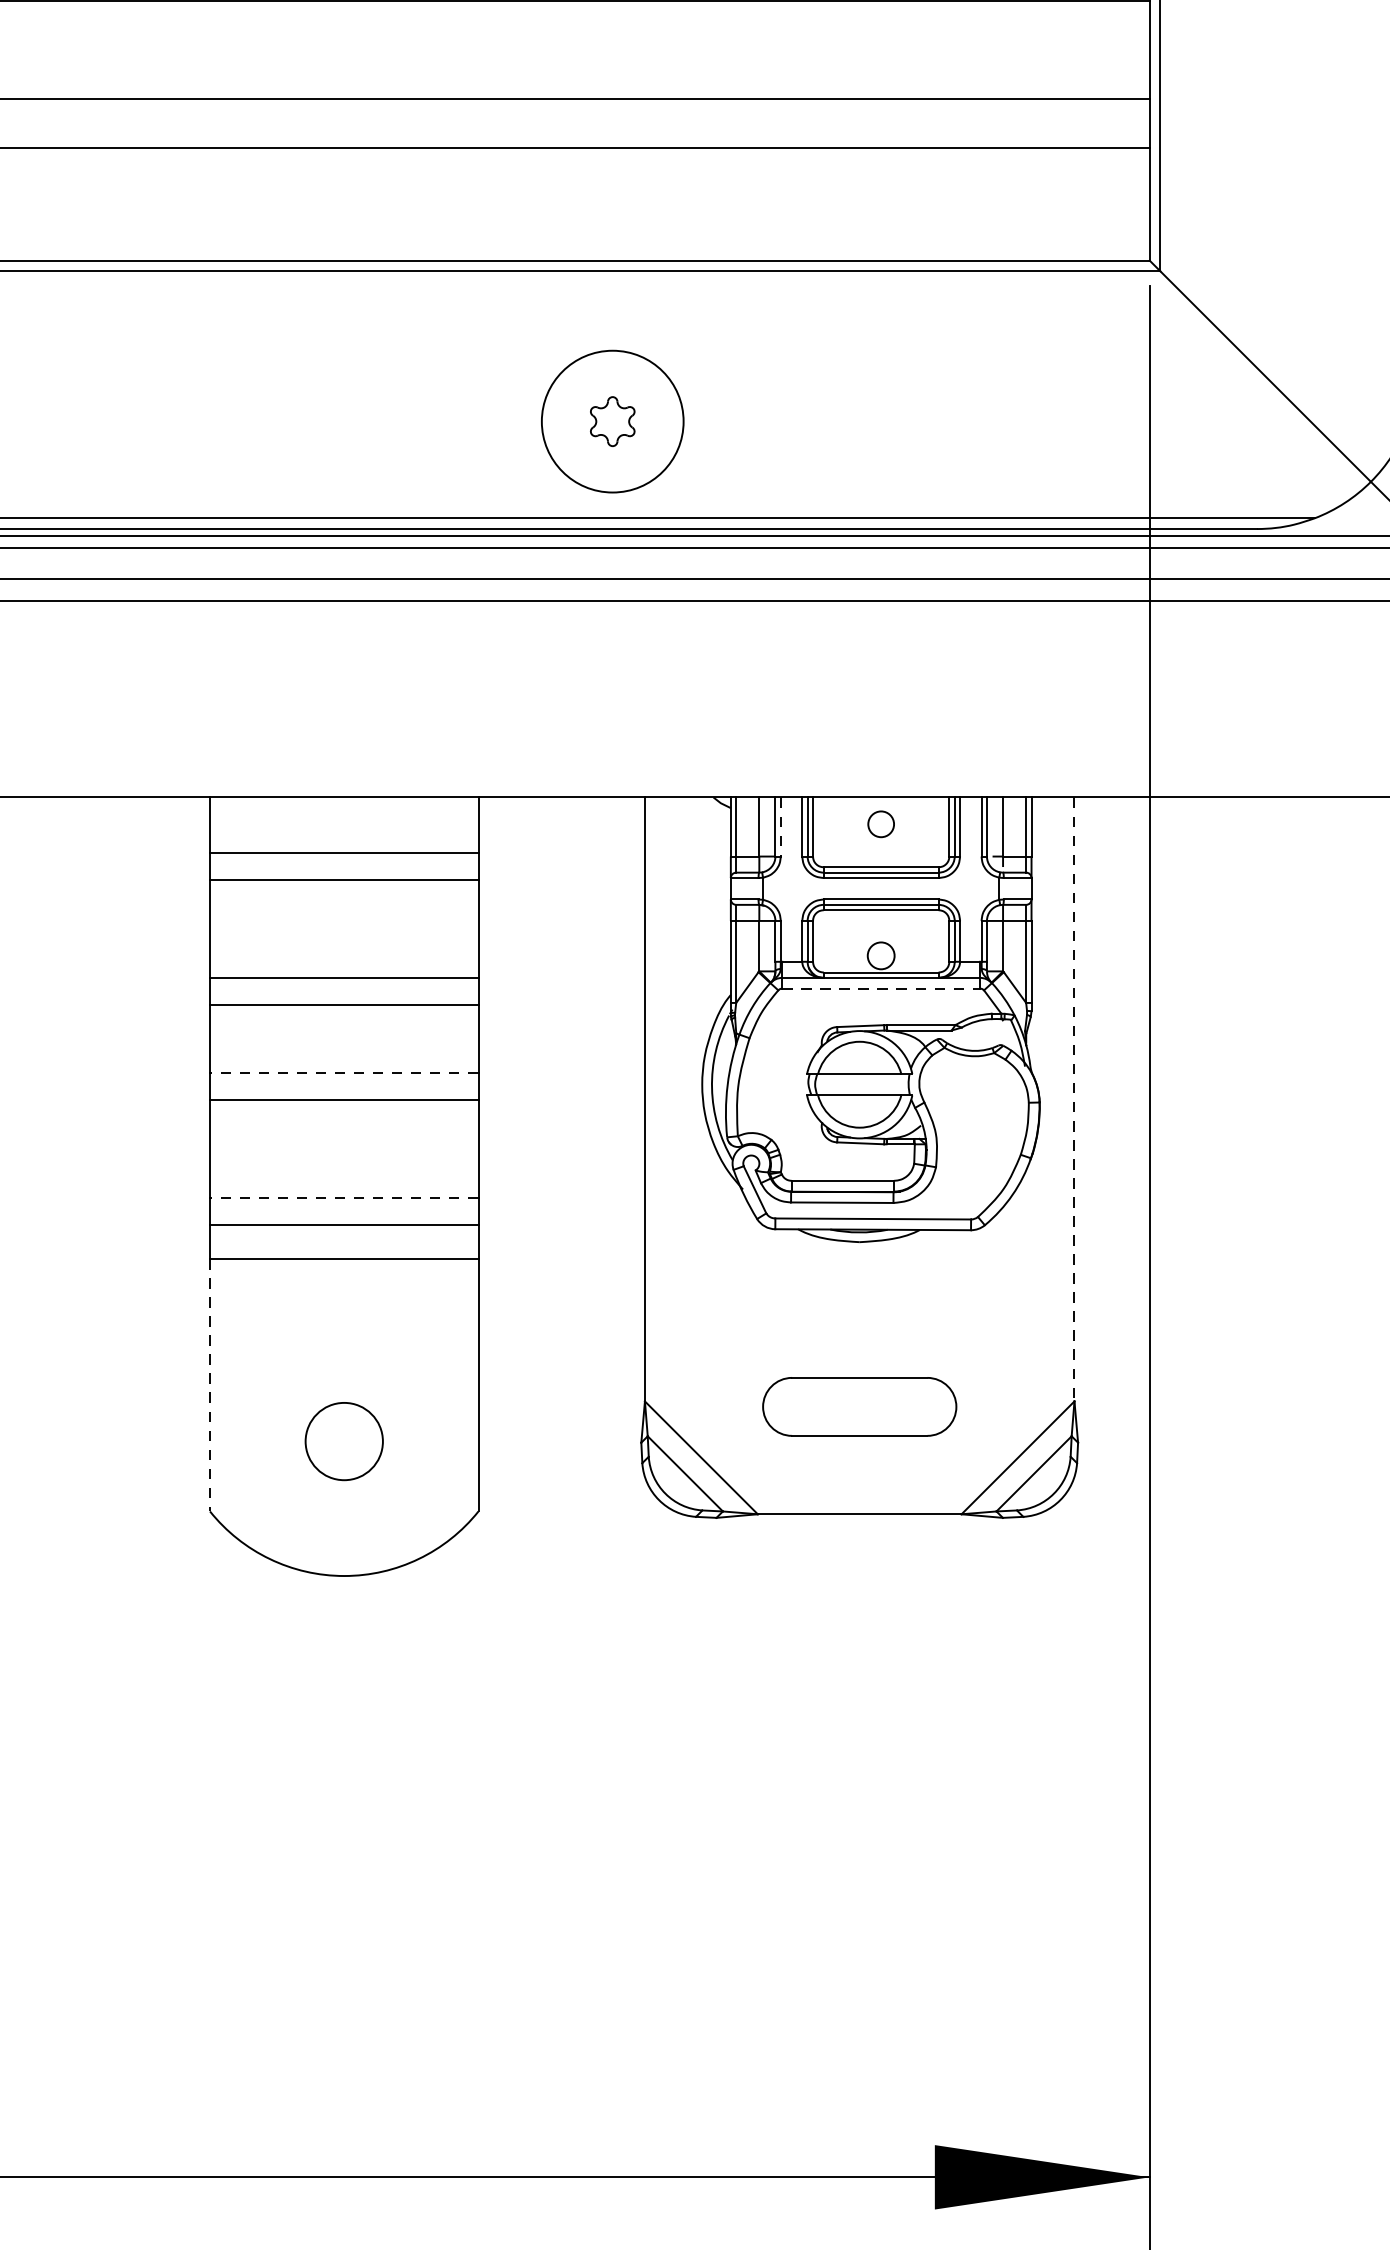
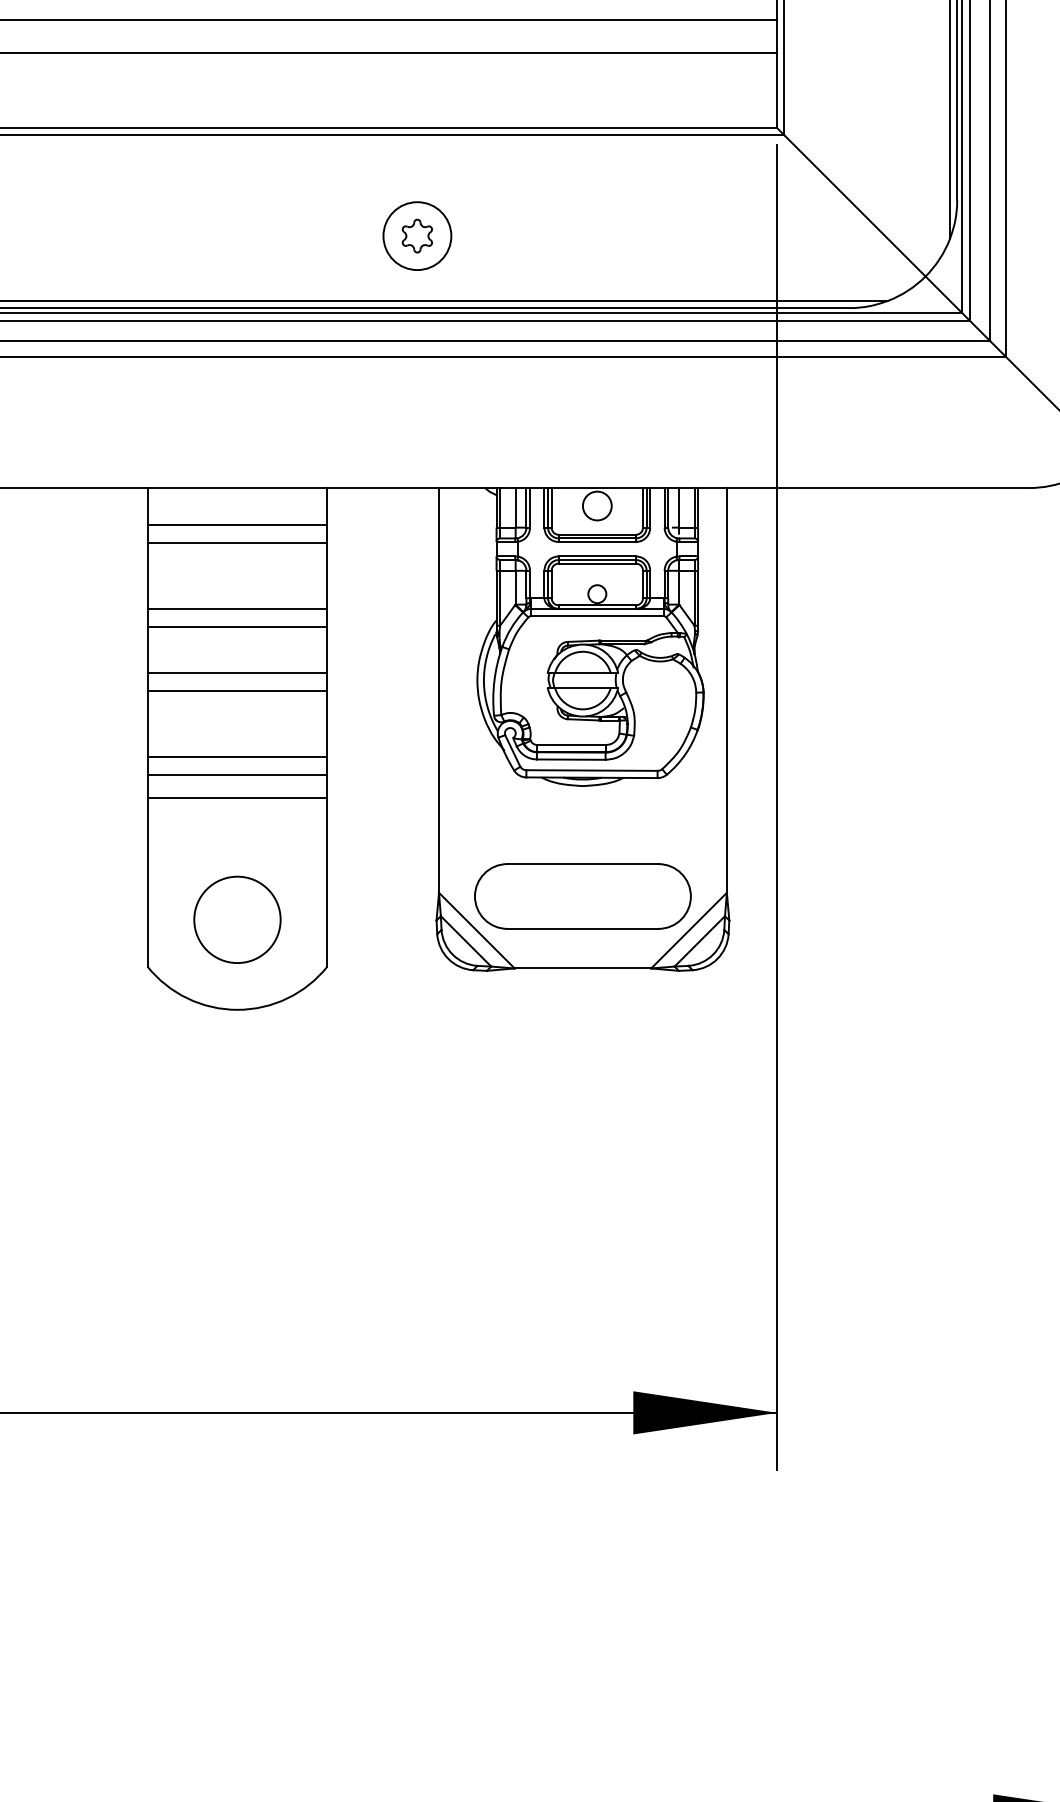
circle: (612, 422) -> (417, 236), size x0.71
circle: (879, 823) -> (596, 505), size x1.67
line: (781, 826) -> (530, 507), dashed -> solid
line: (881, 989) -> (597, 616), dashed -> solid
line: (344, 1072) -> (237, 672), dashed -> solid
line: (1073, 1099) -> (726, 690), dashed -> solid
line: (344, 1198) -> (237, 756), dashed -> solid
line: (210, 1386) -> (147, 882), dashed -> solid
part: (859, 1406) -> (582, 896), size x1.67
circle: (344, 1441) -> (237, 919), size x1.67

